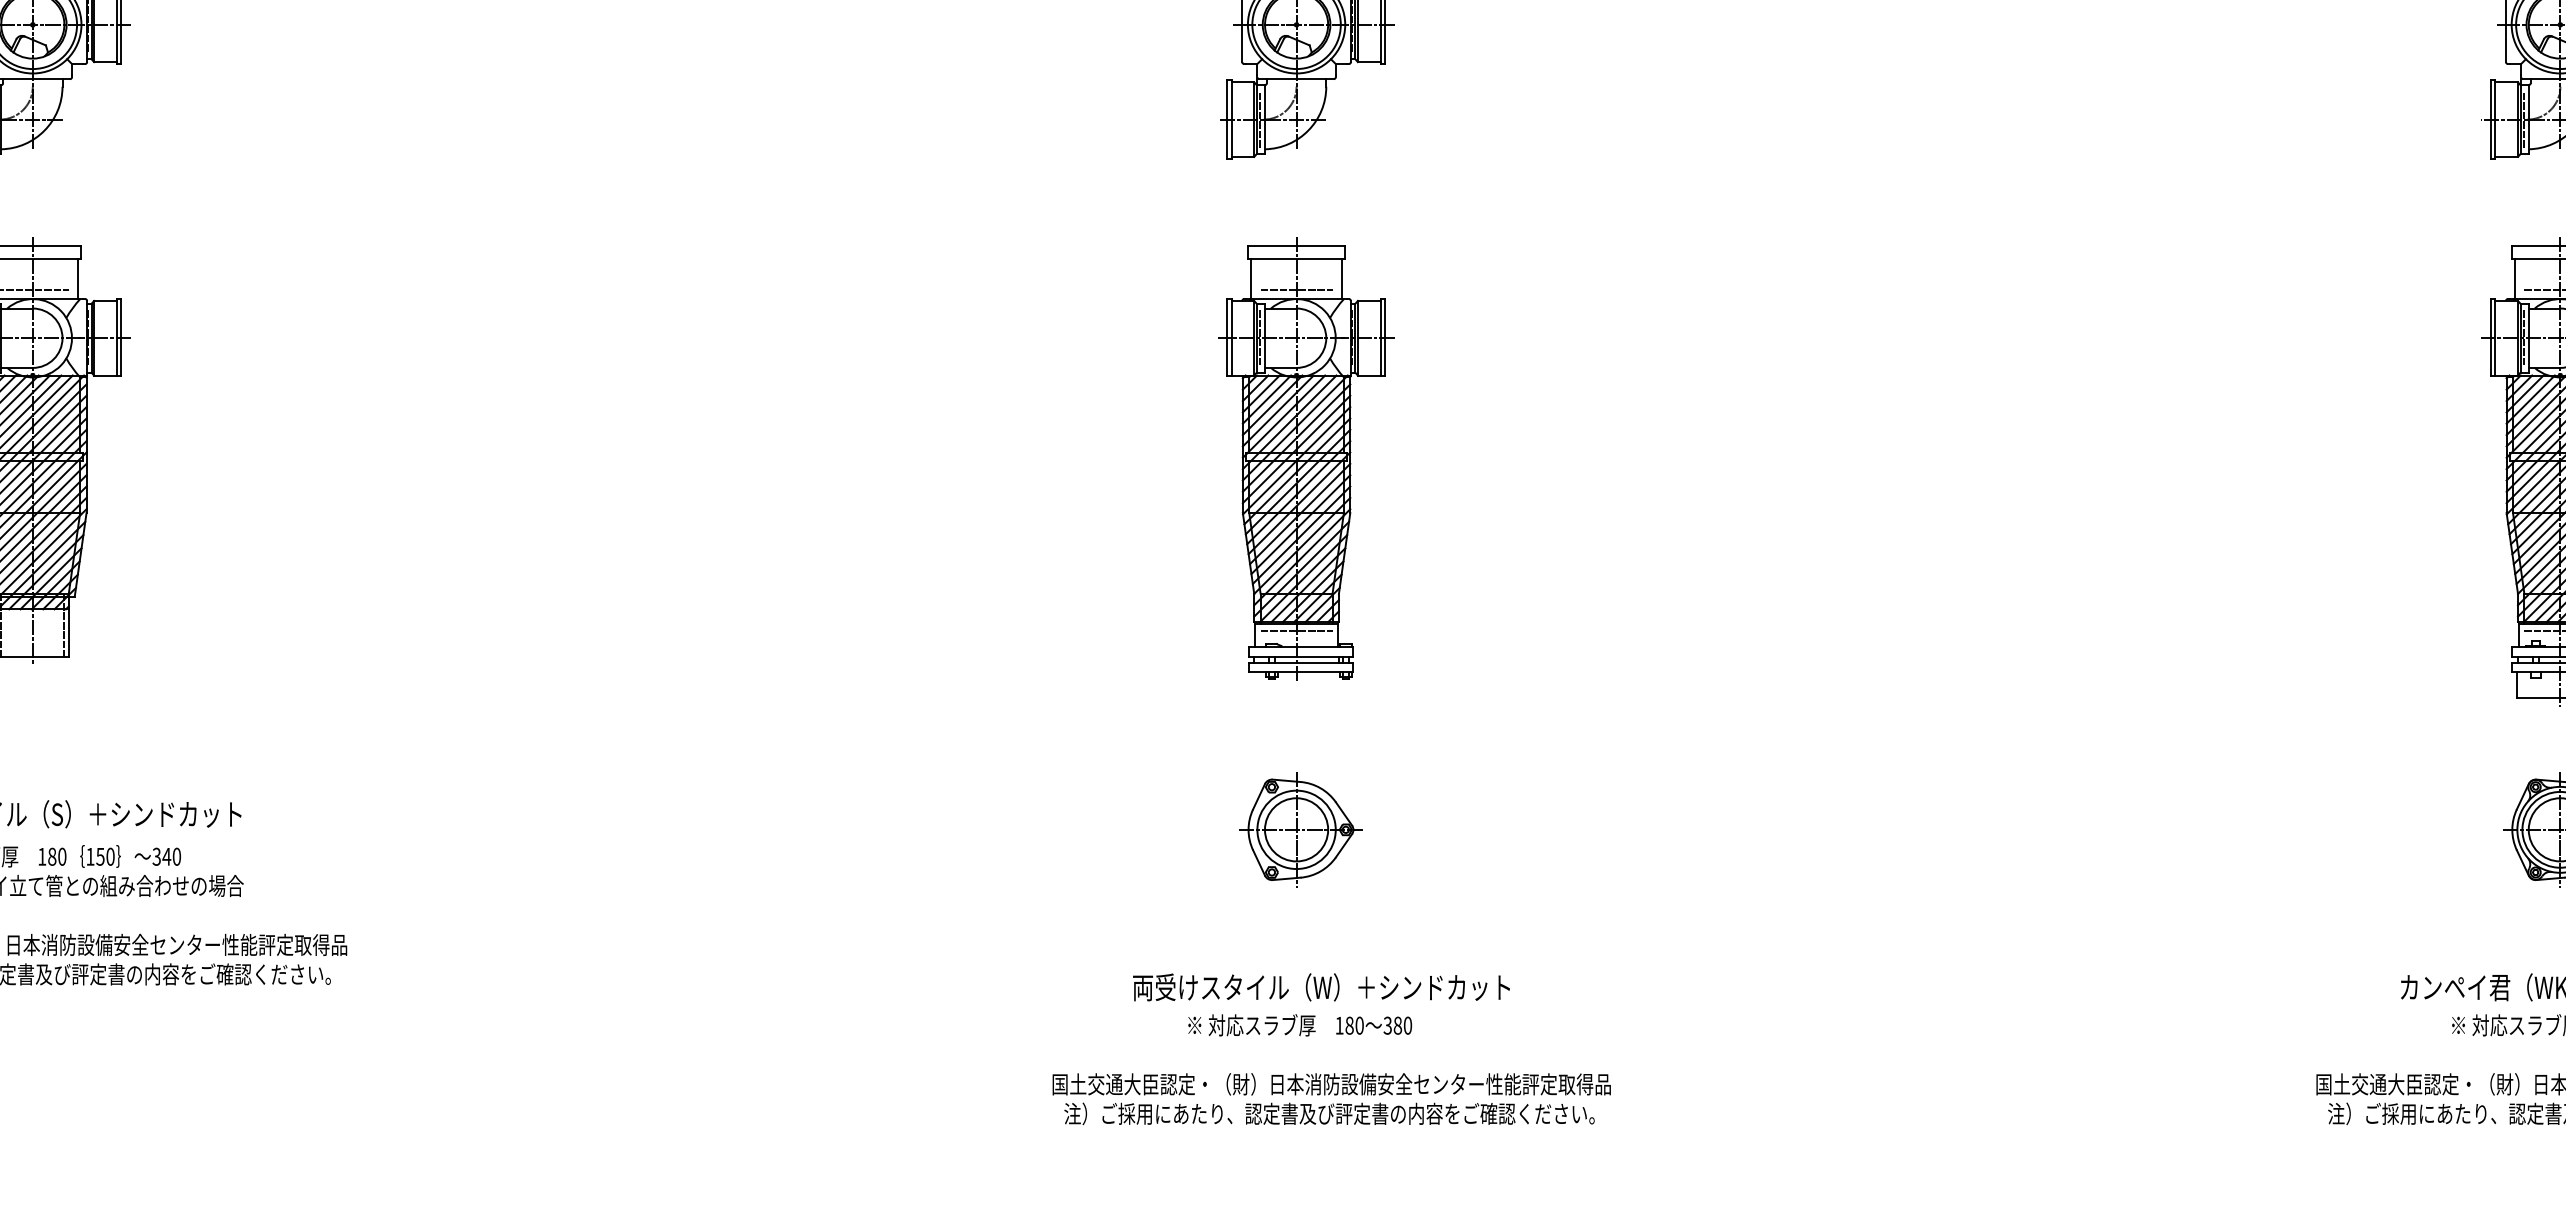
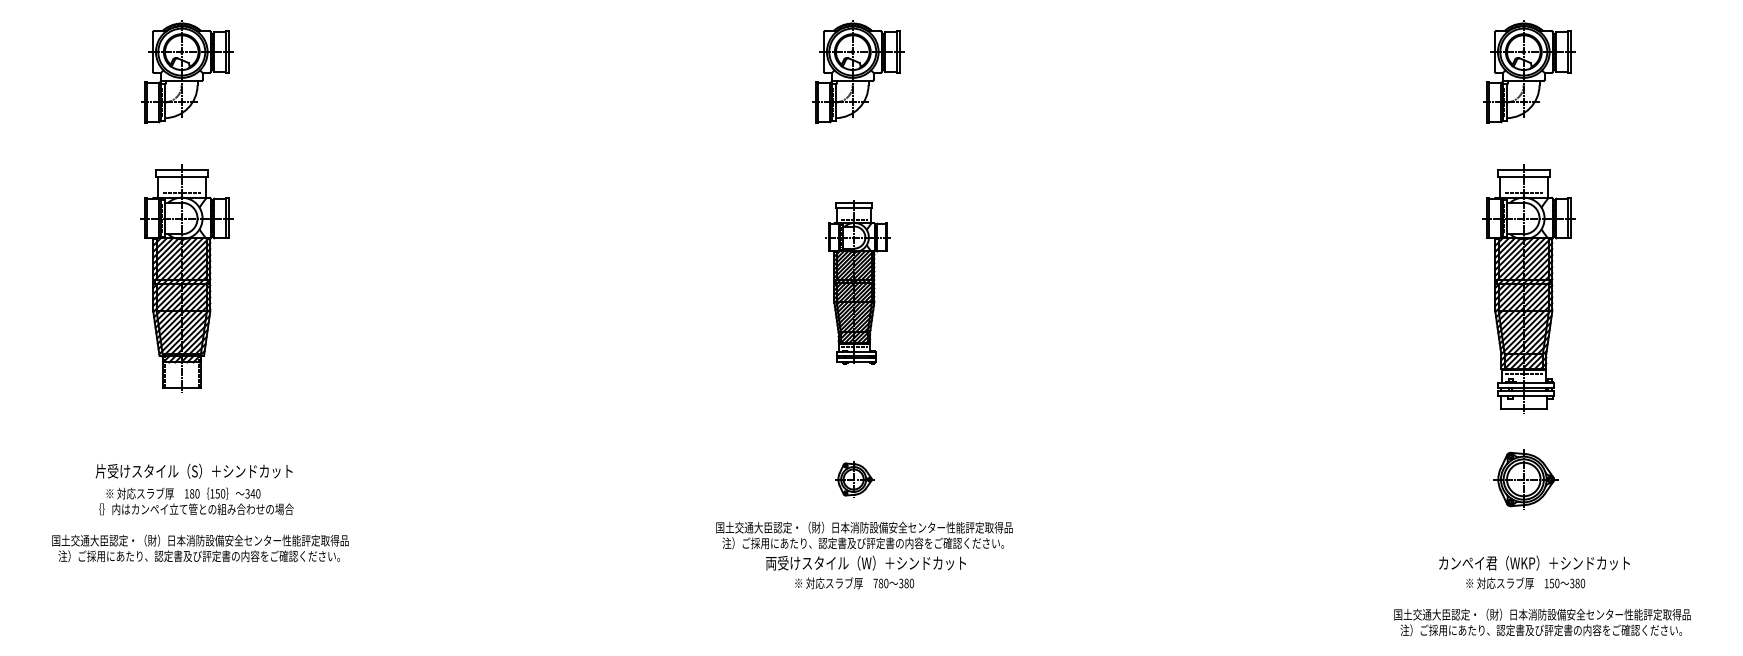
part: (1305, 456) -> (857, 281), size x0.7
part: (1299, 829) -> (854, 479), size x0.6
text: (1339, 1025) -> (875, 583), 180 -> 780
text: (1331, 1099) -> (864, 535), moved

